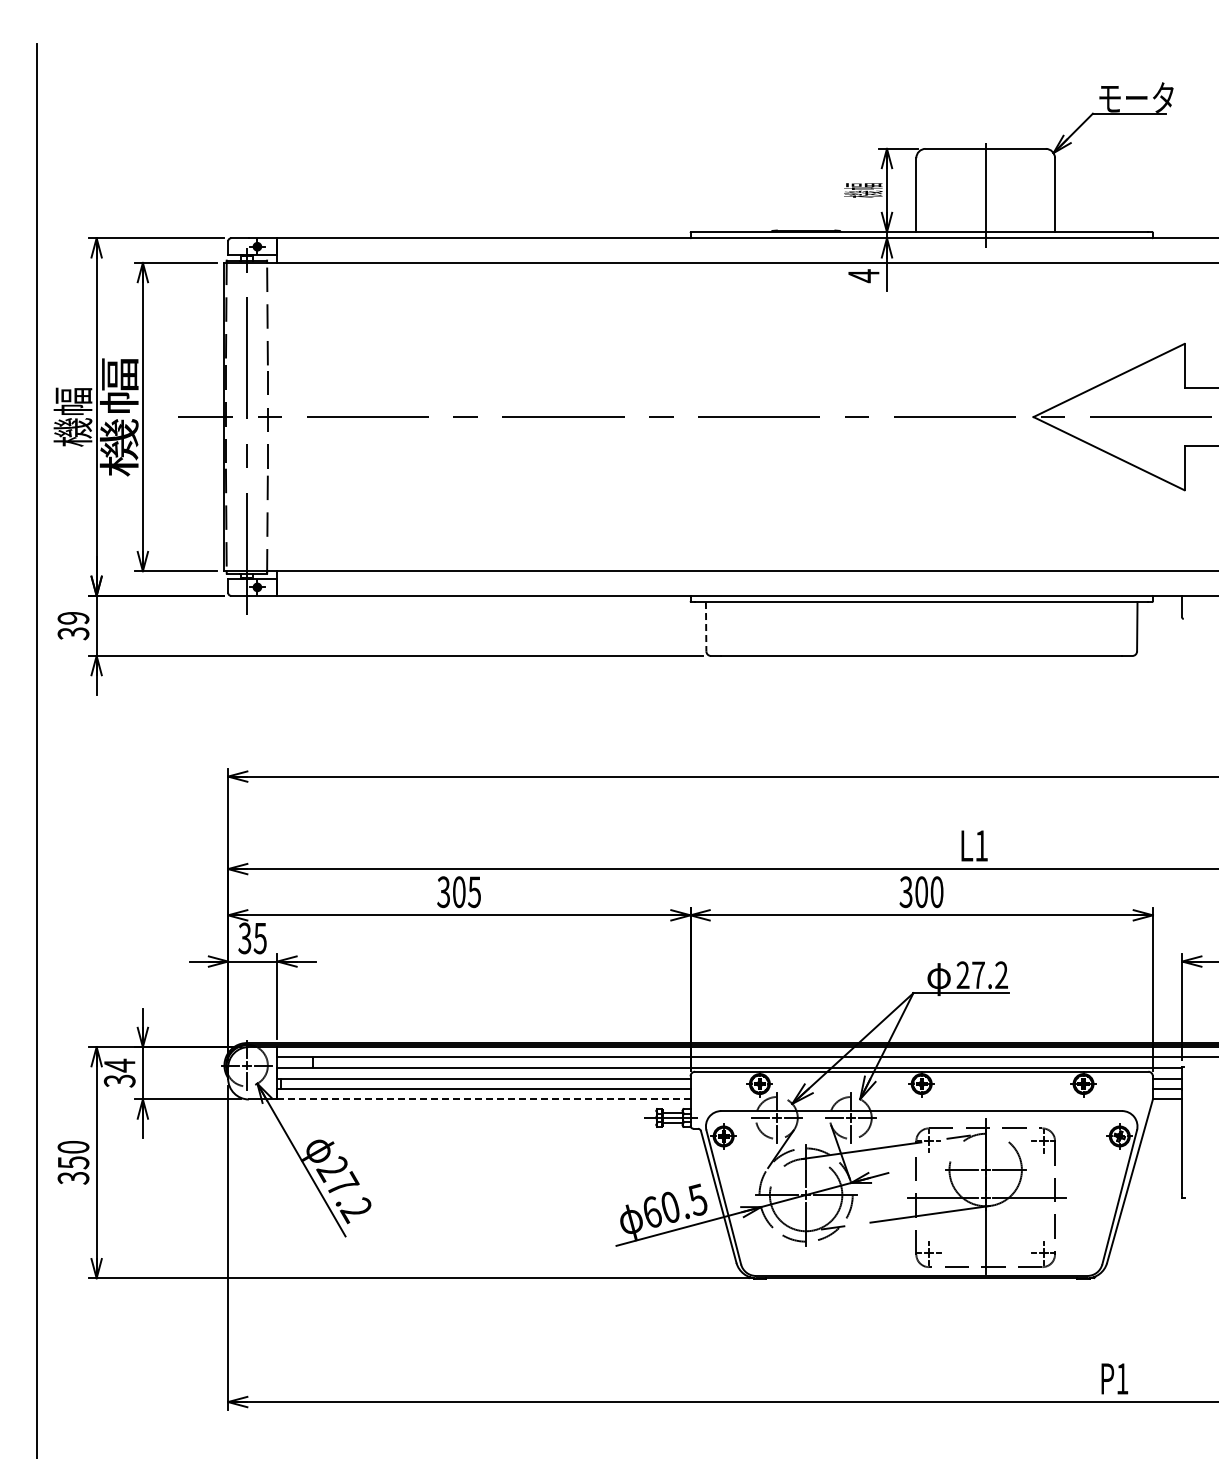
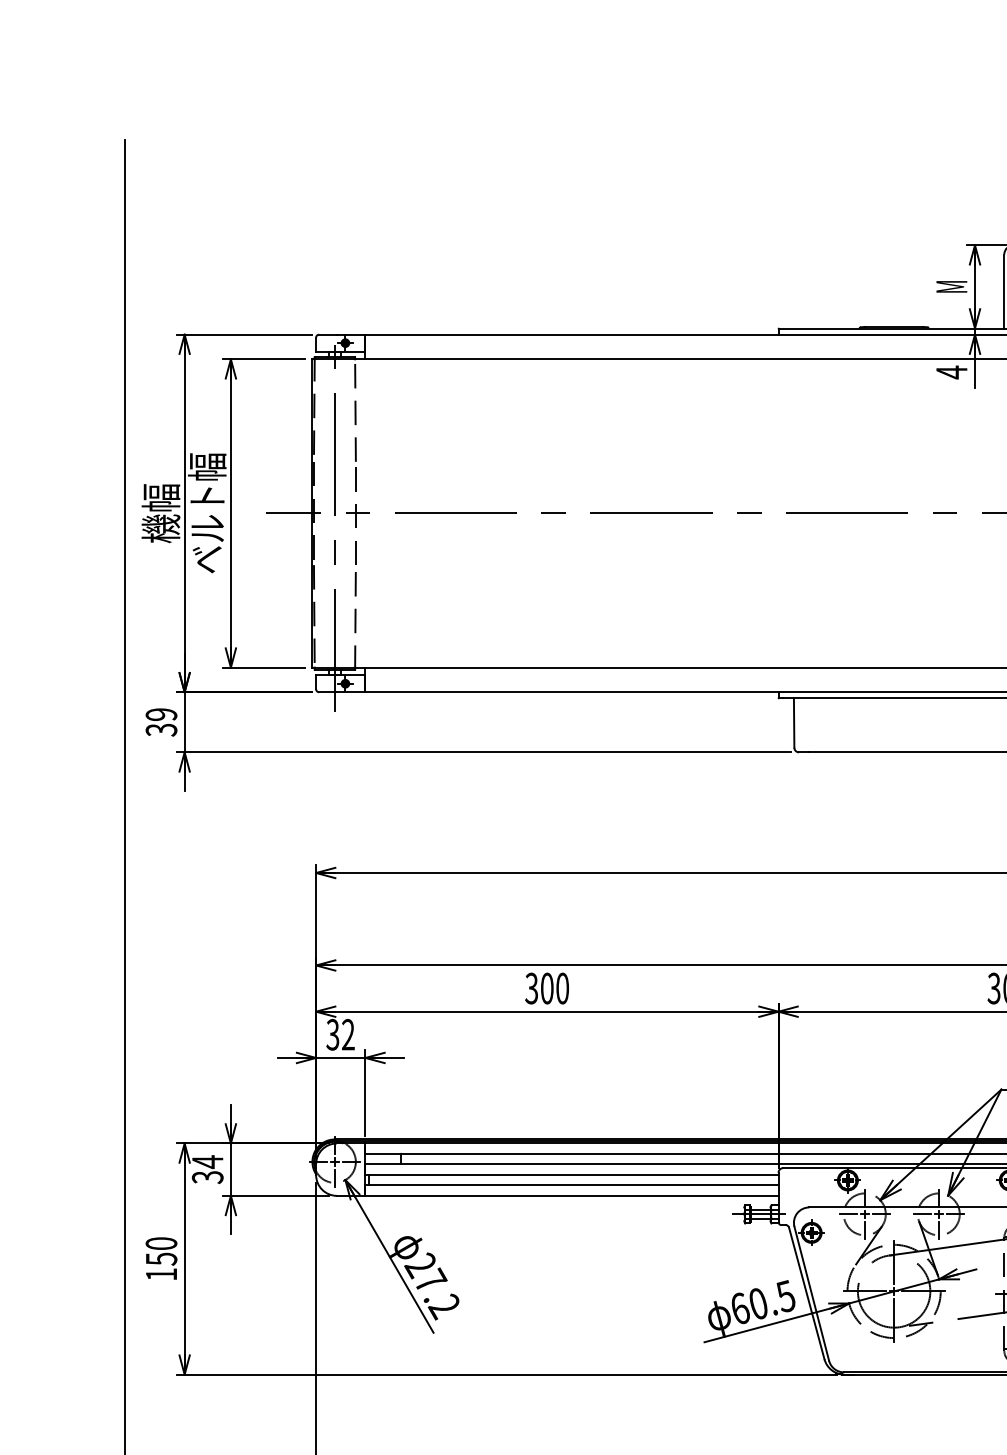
text: (863, 190) -> (951, 286), 機幅 -> M
text: (118, 416) -> (206, 512), 機幅 -> ベルト幅
line: (706, 626) -> (794, 722), dashed -> solid
text: (474, 892) -> (562, 988), 305 -> 300
text: (259, 938) -> (347, 1034), 35 -> 32
line: (483, 1099) -> (571, 1195), dashed -> solid
text: (73, 1178) -> (161, 1274), 350 -> 150

